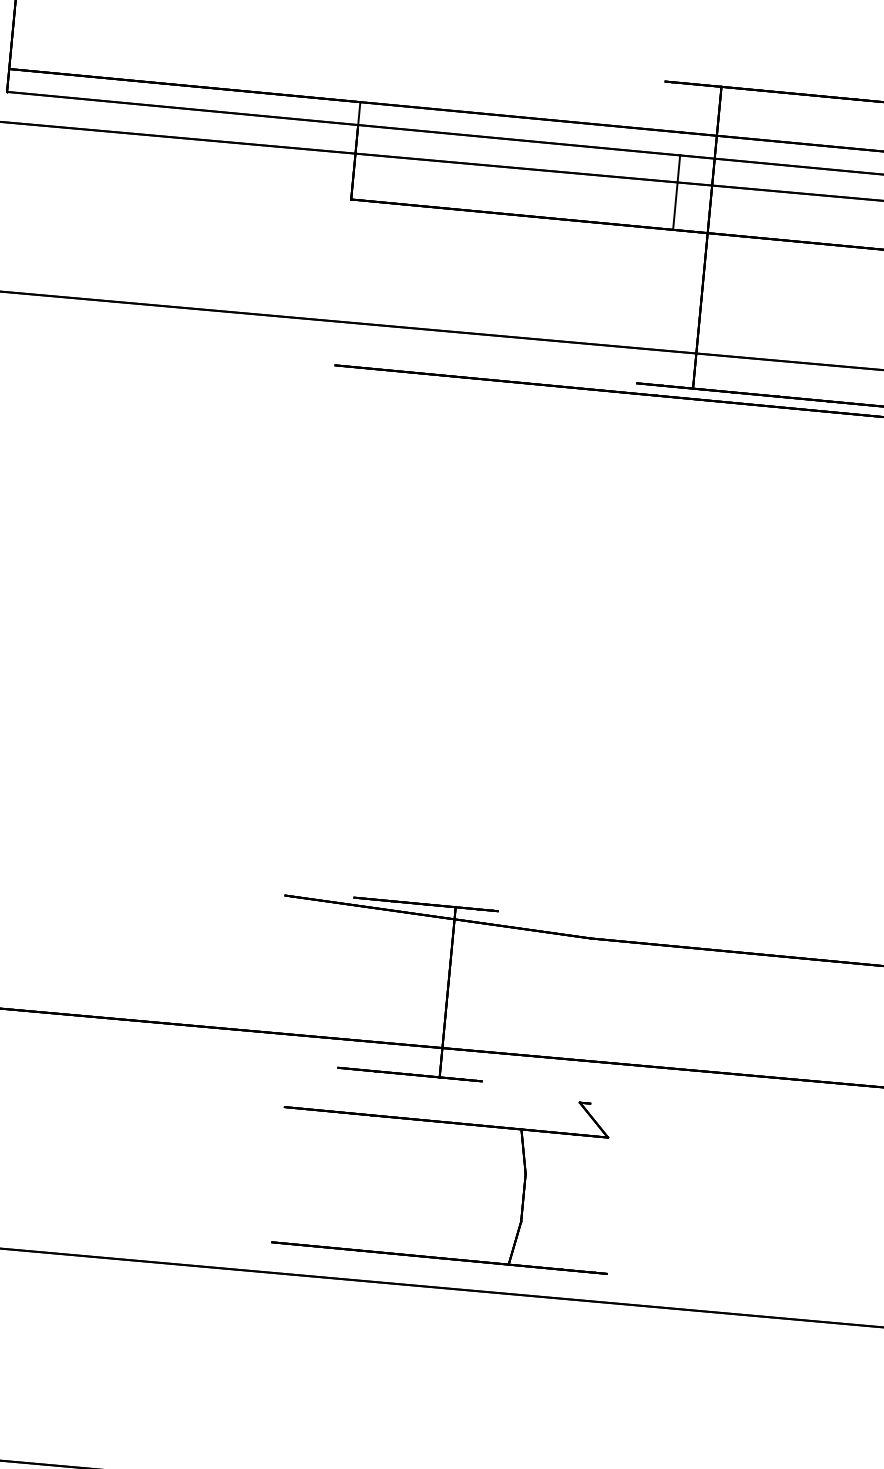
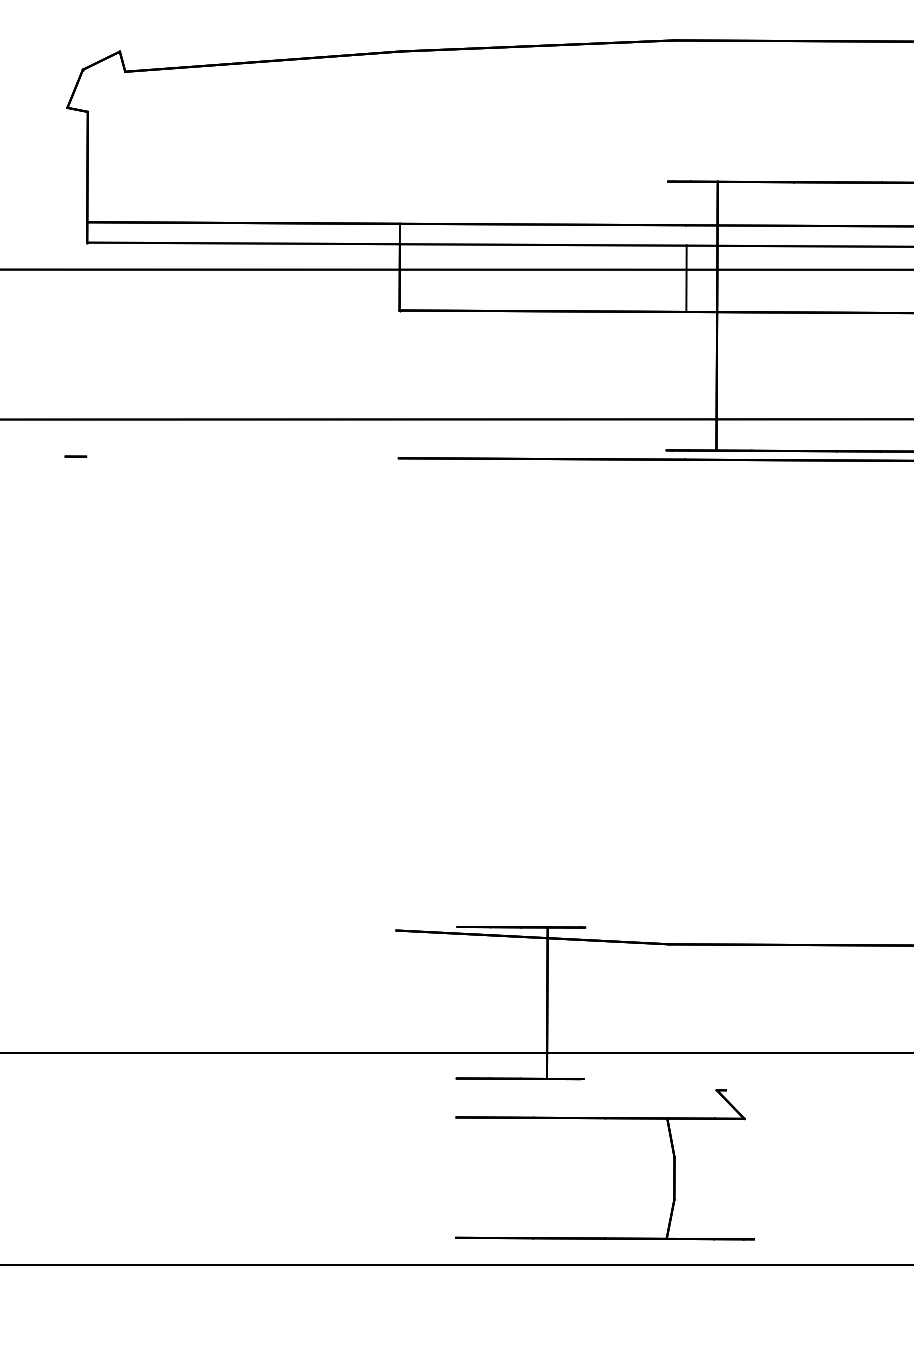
part: (450, 1124) -> (604, 1119), moved

